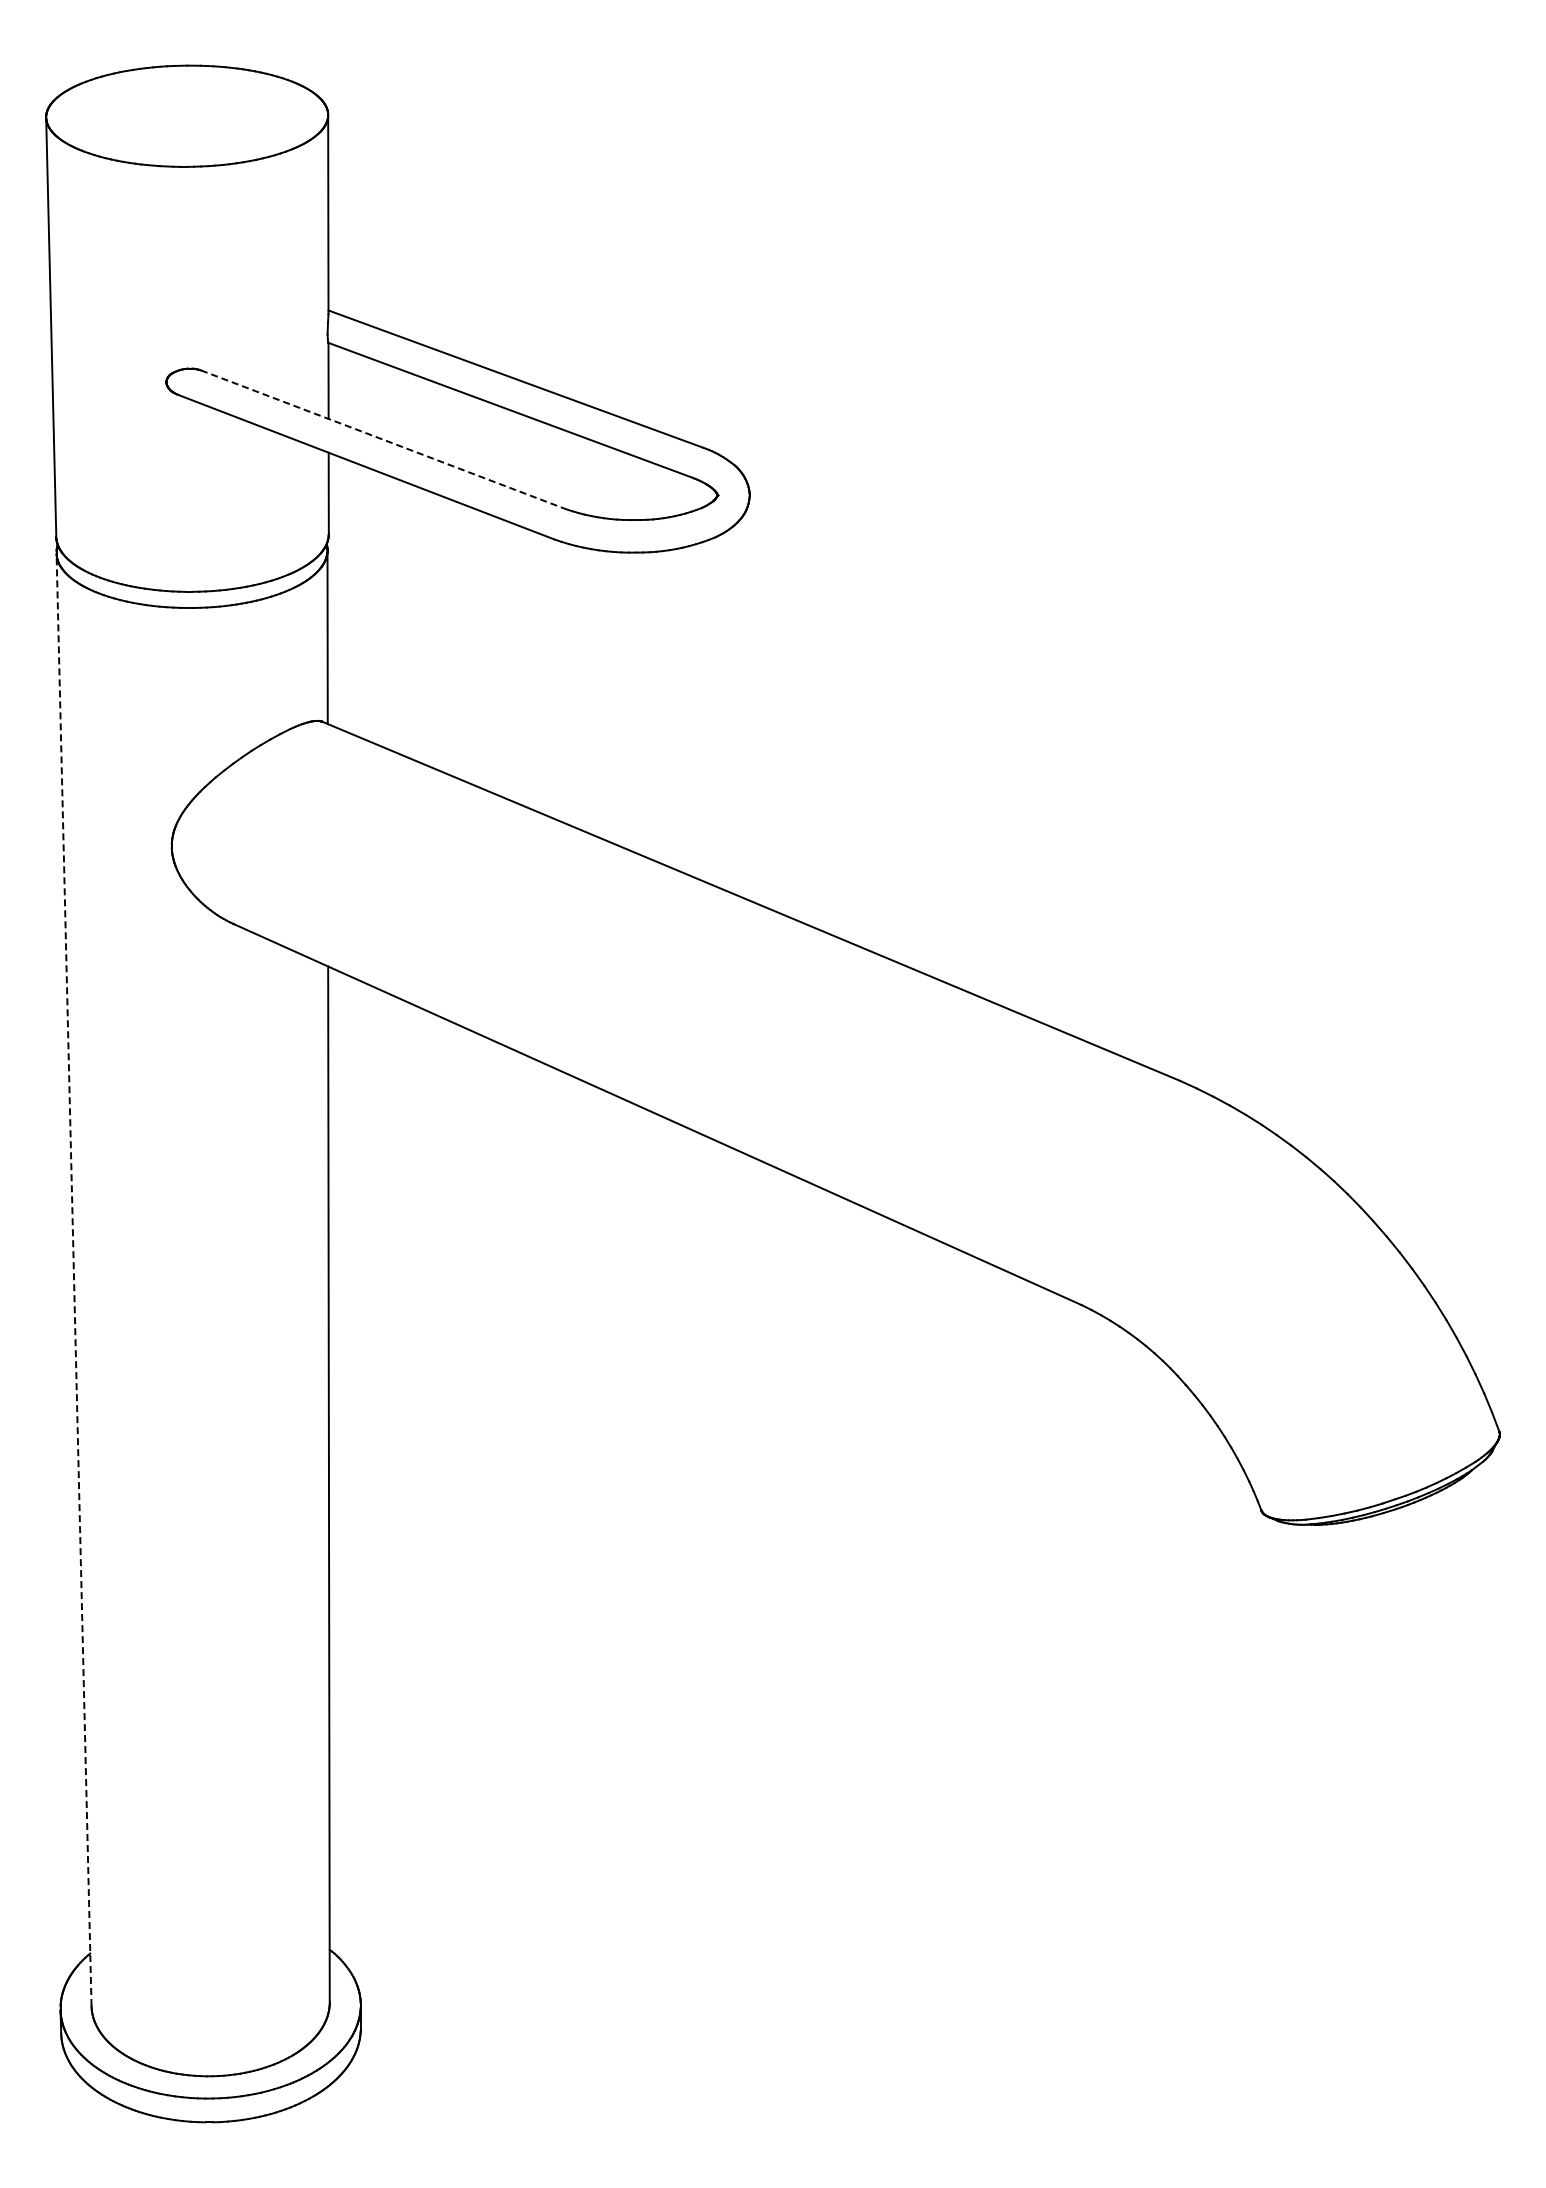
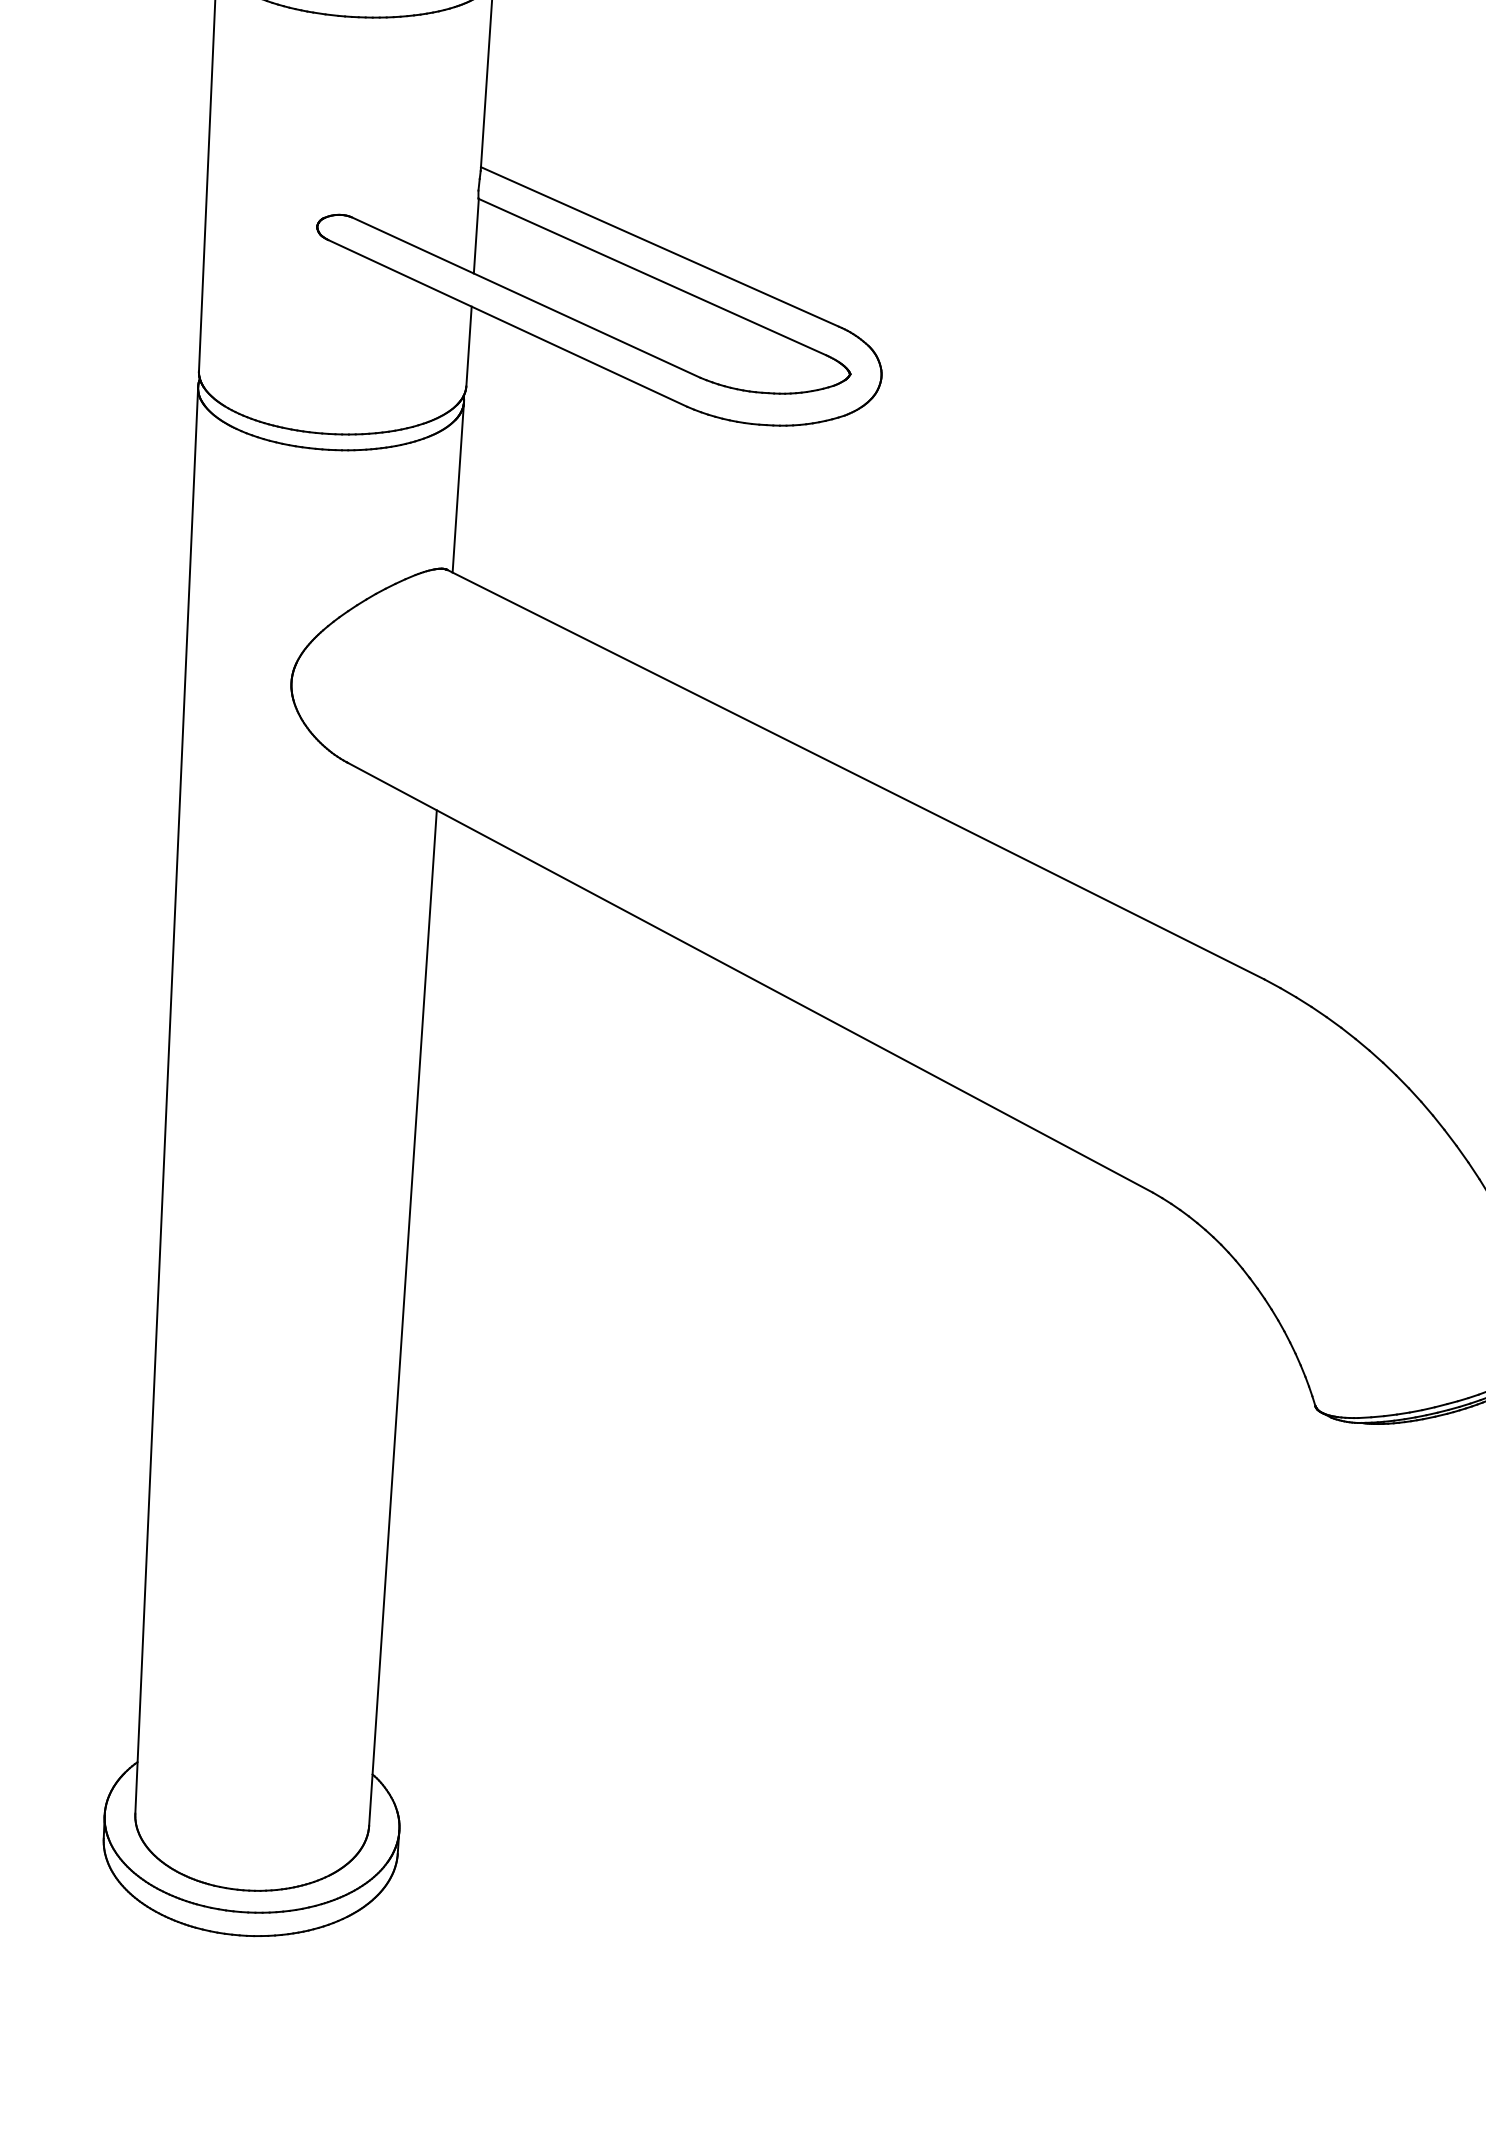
line: (383, 439) -> (526, 297), dashed -> solid
line: (74, 1279) -> (167, 1100), dashed -> solid

